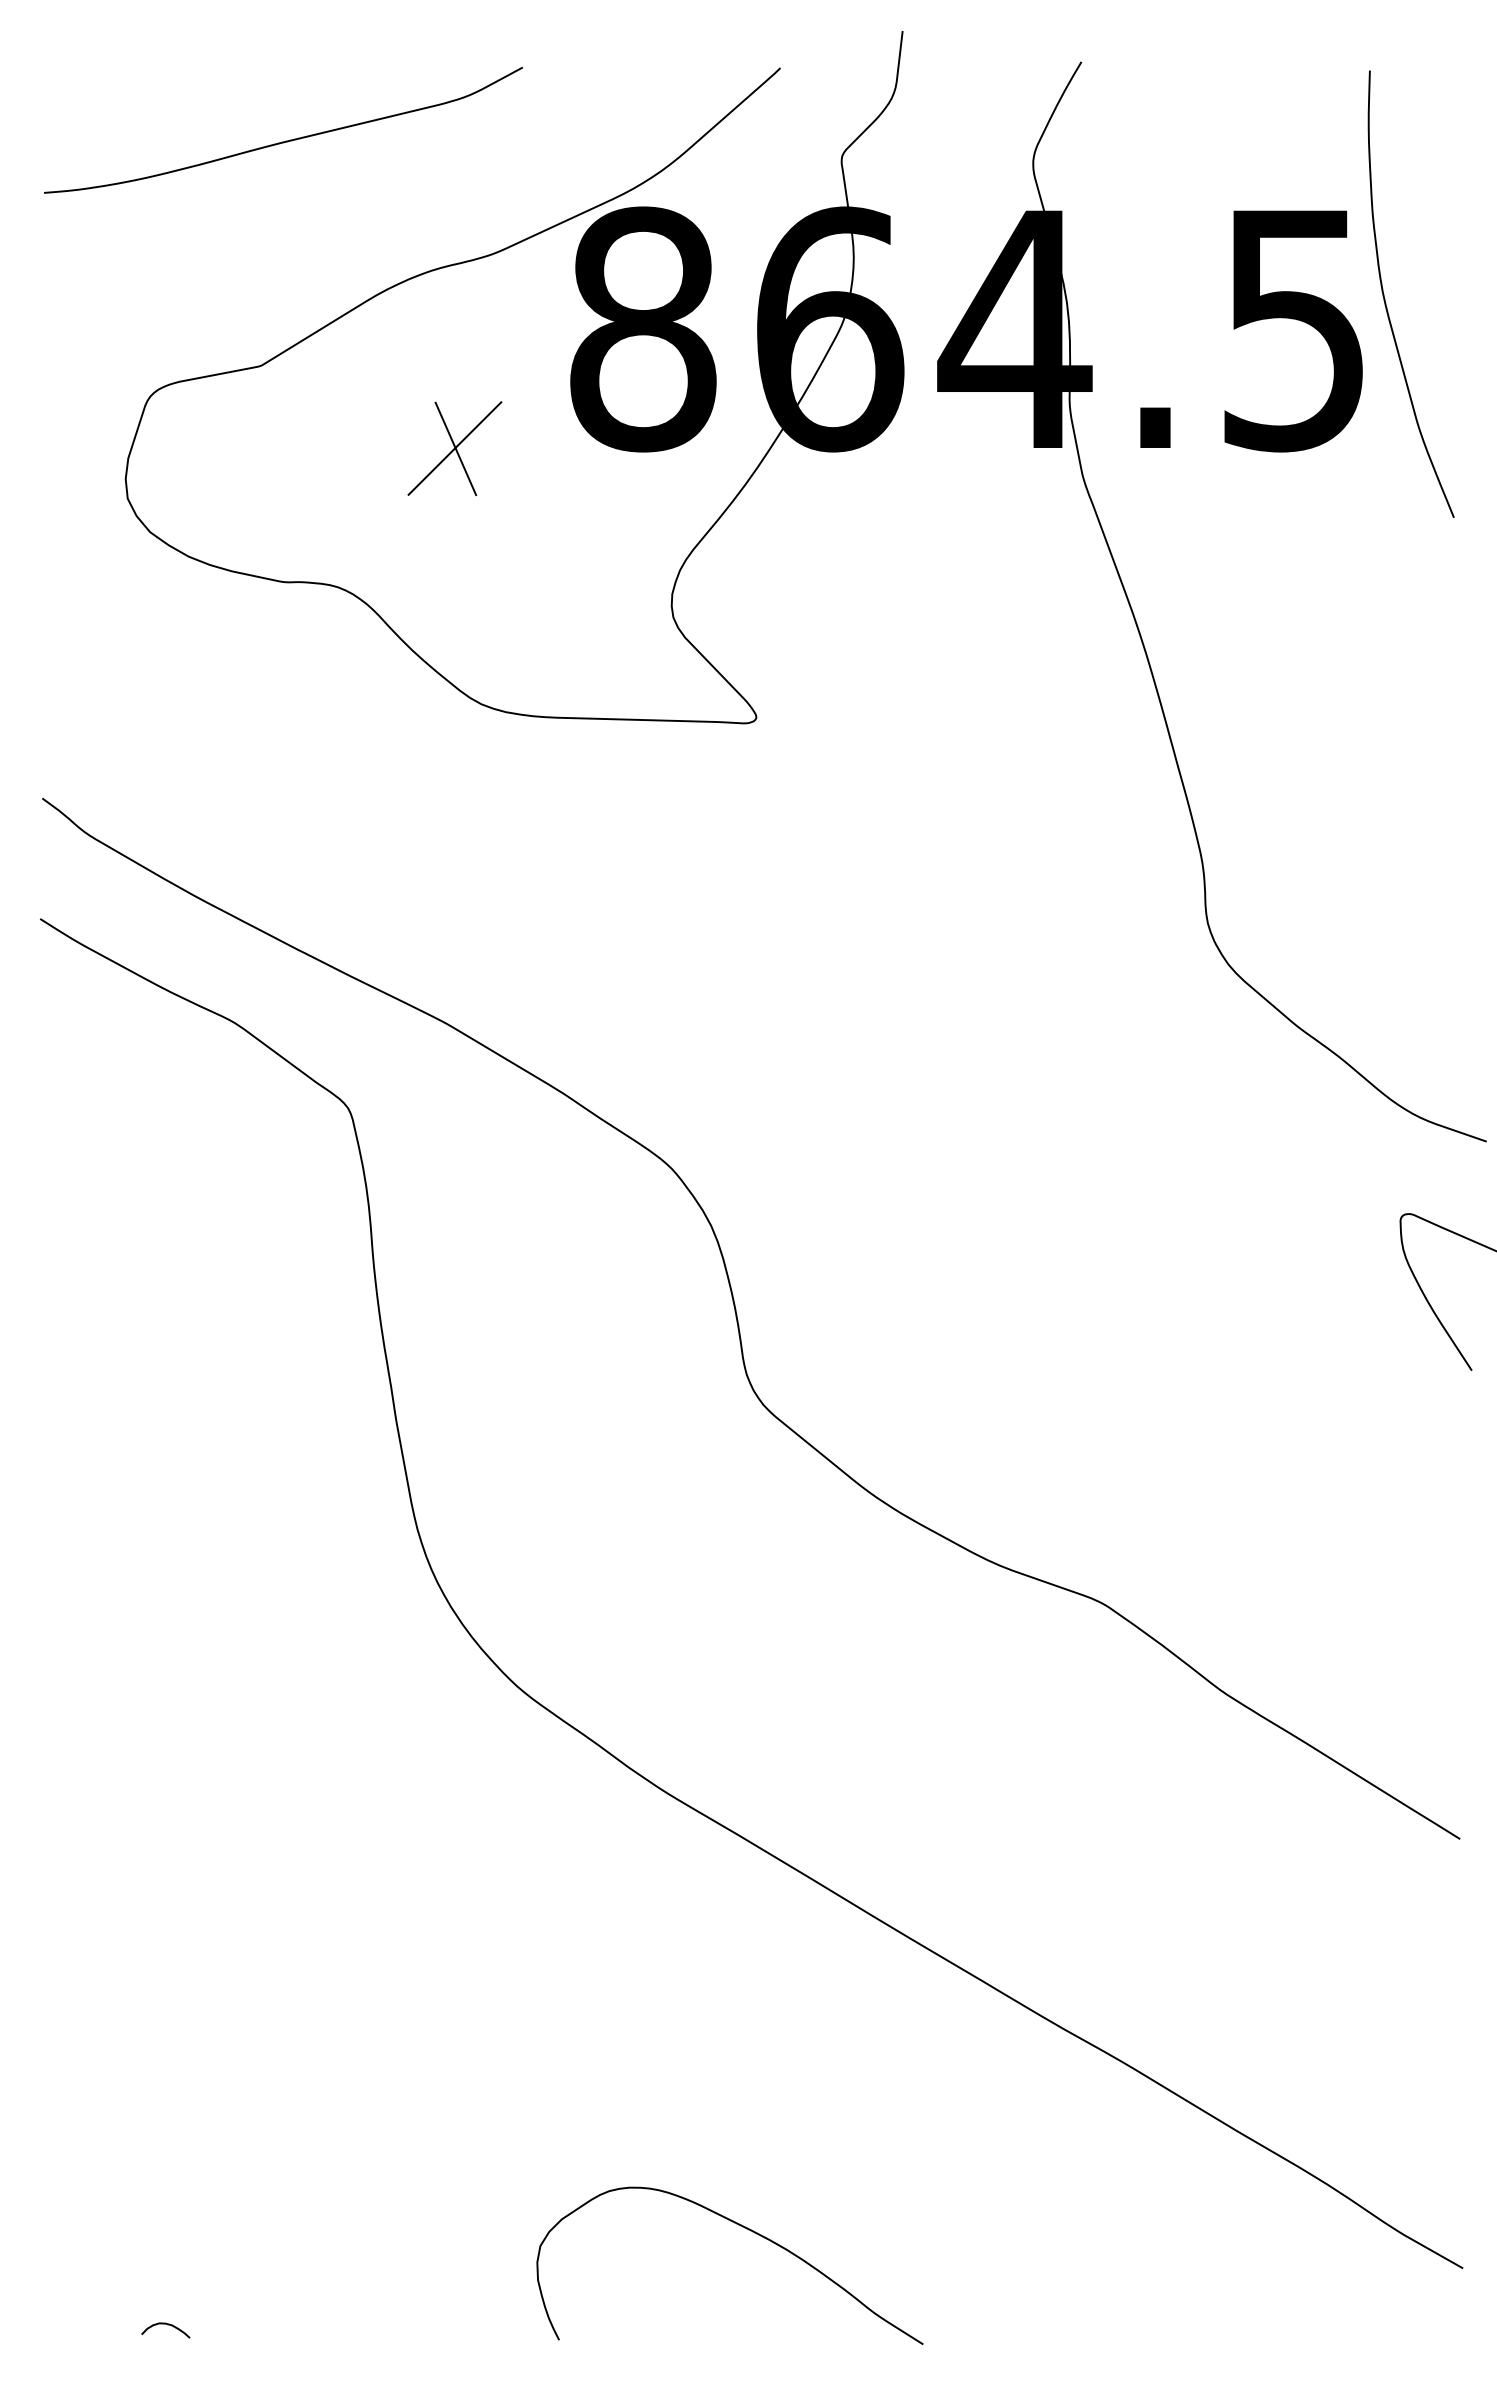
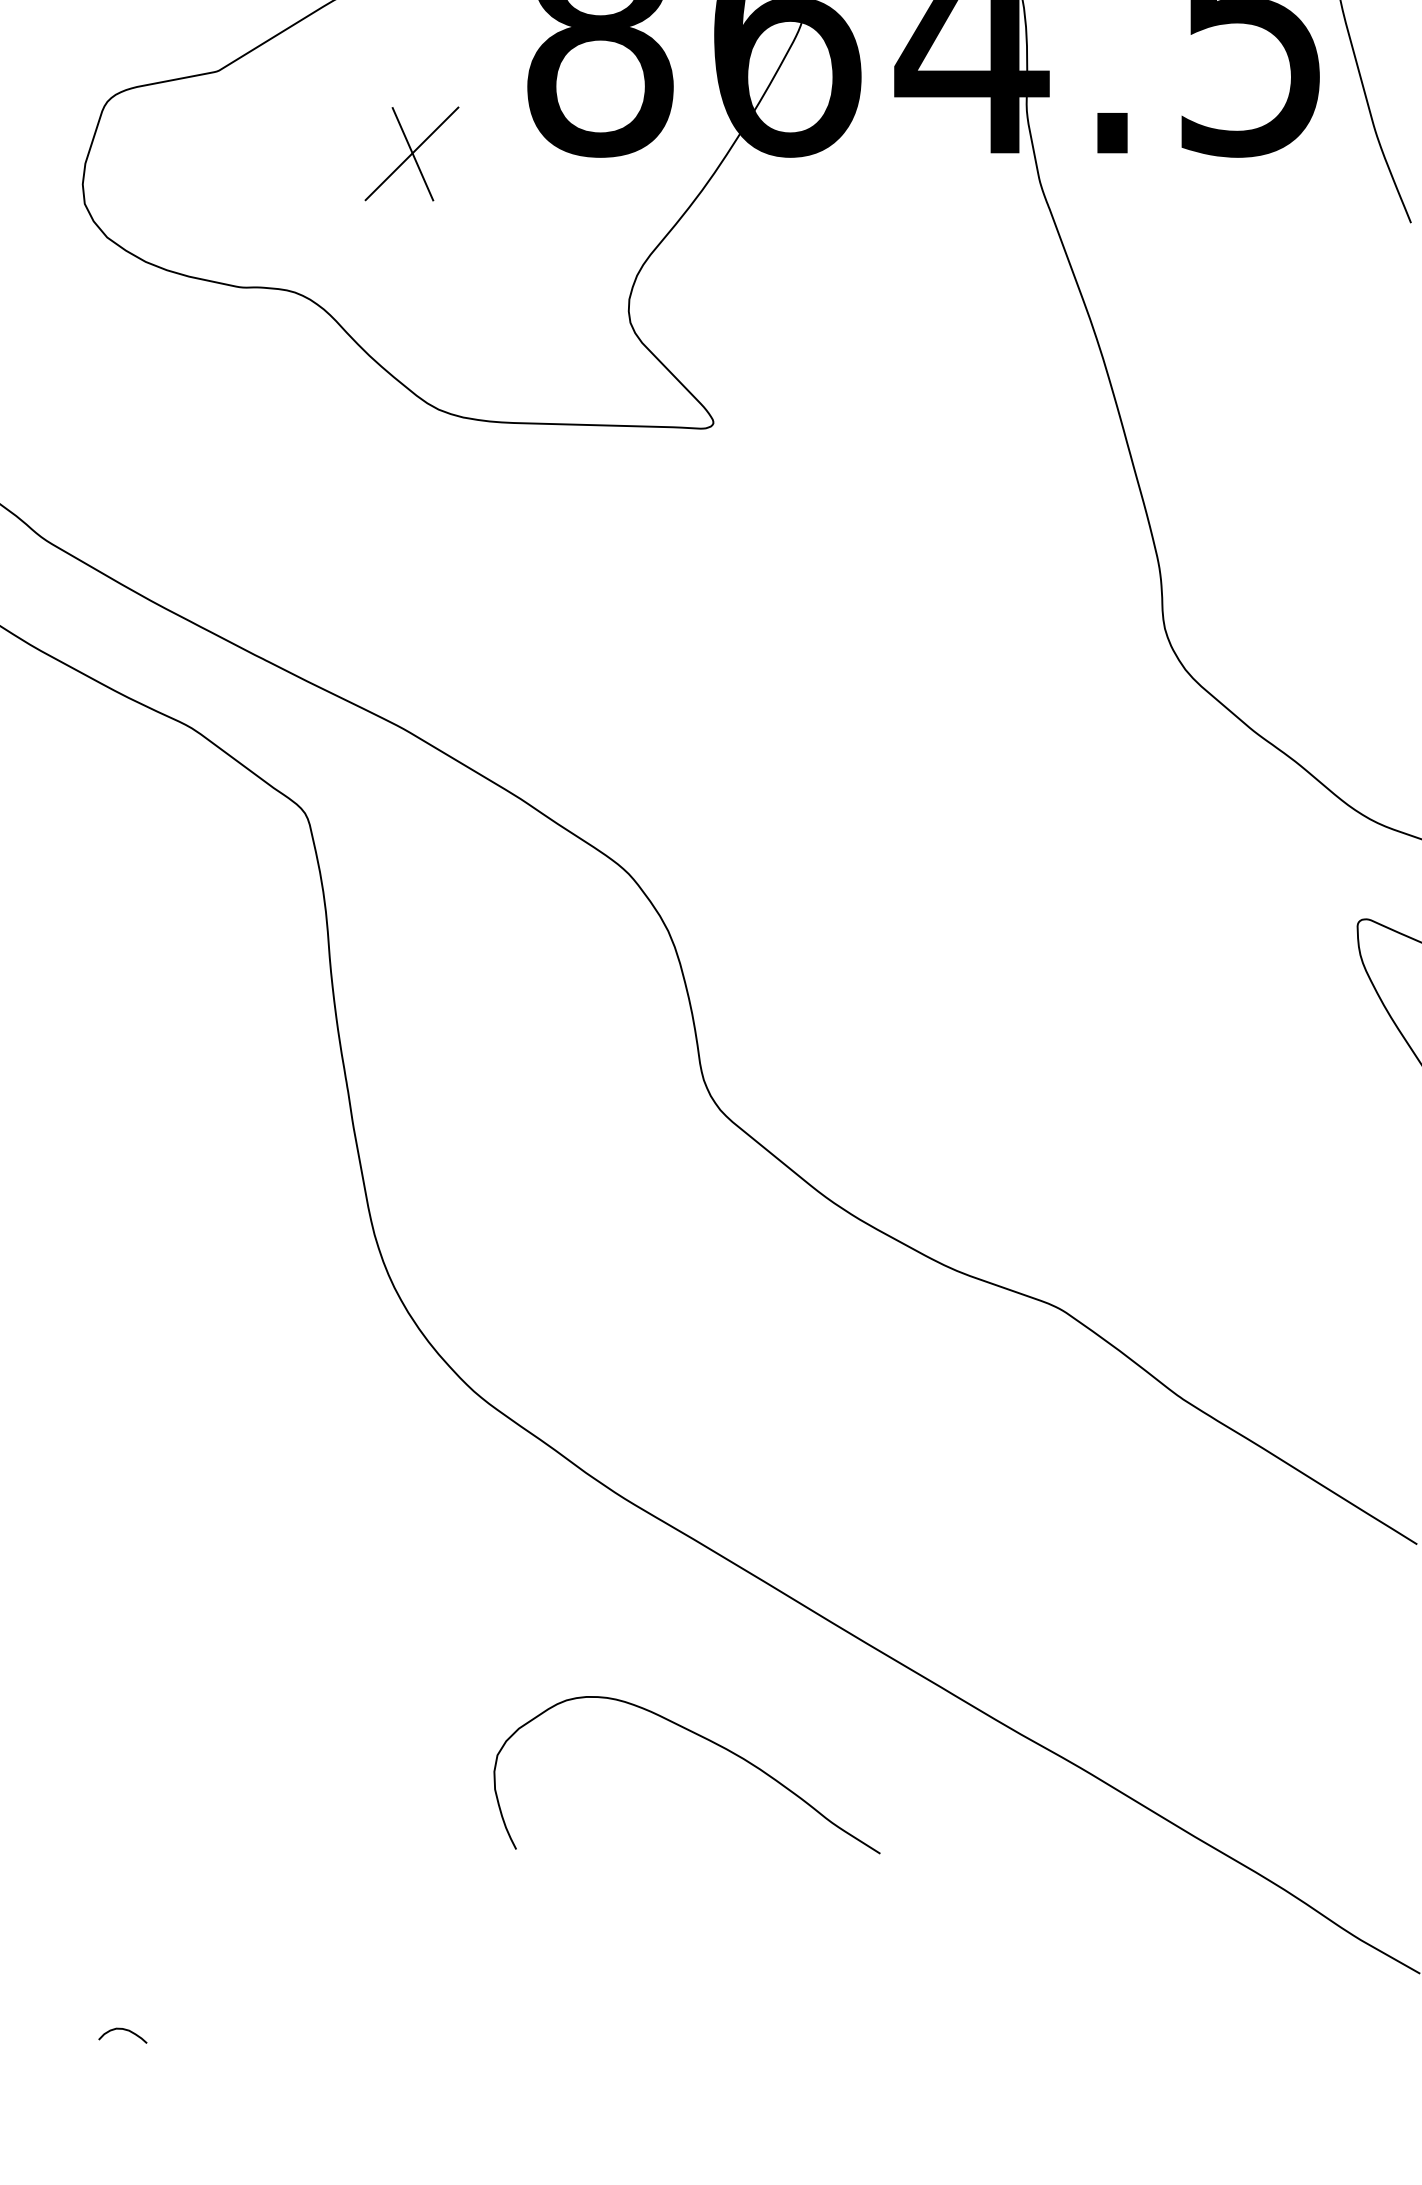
curve: (746, 2229) -> (703, 1738), moved

